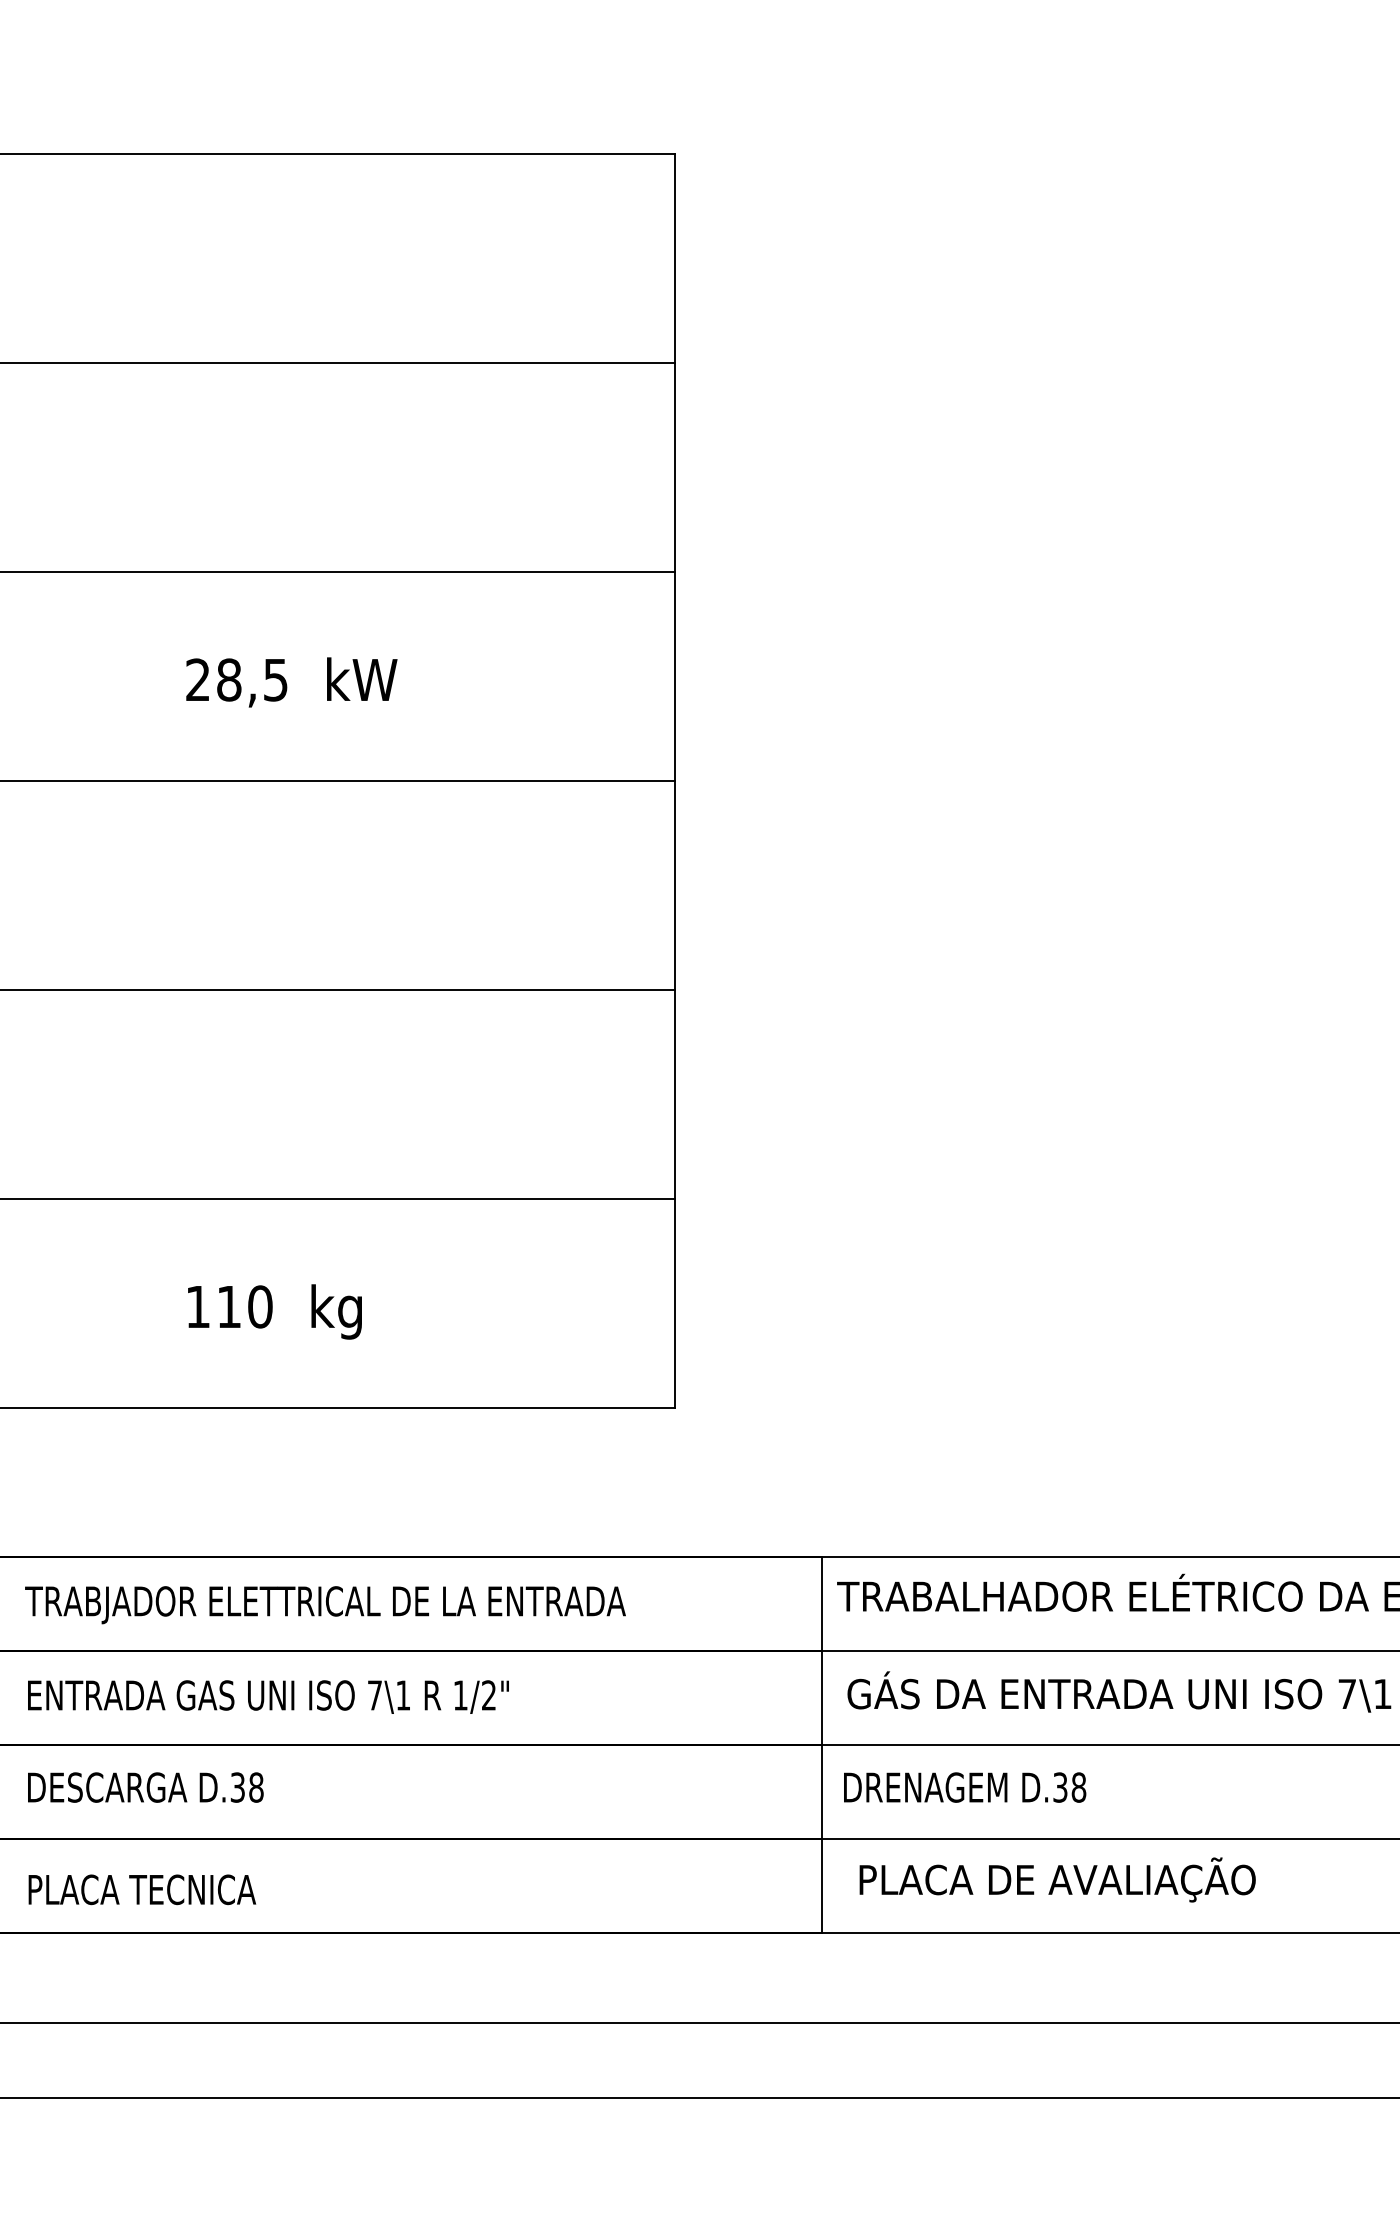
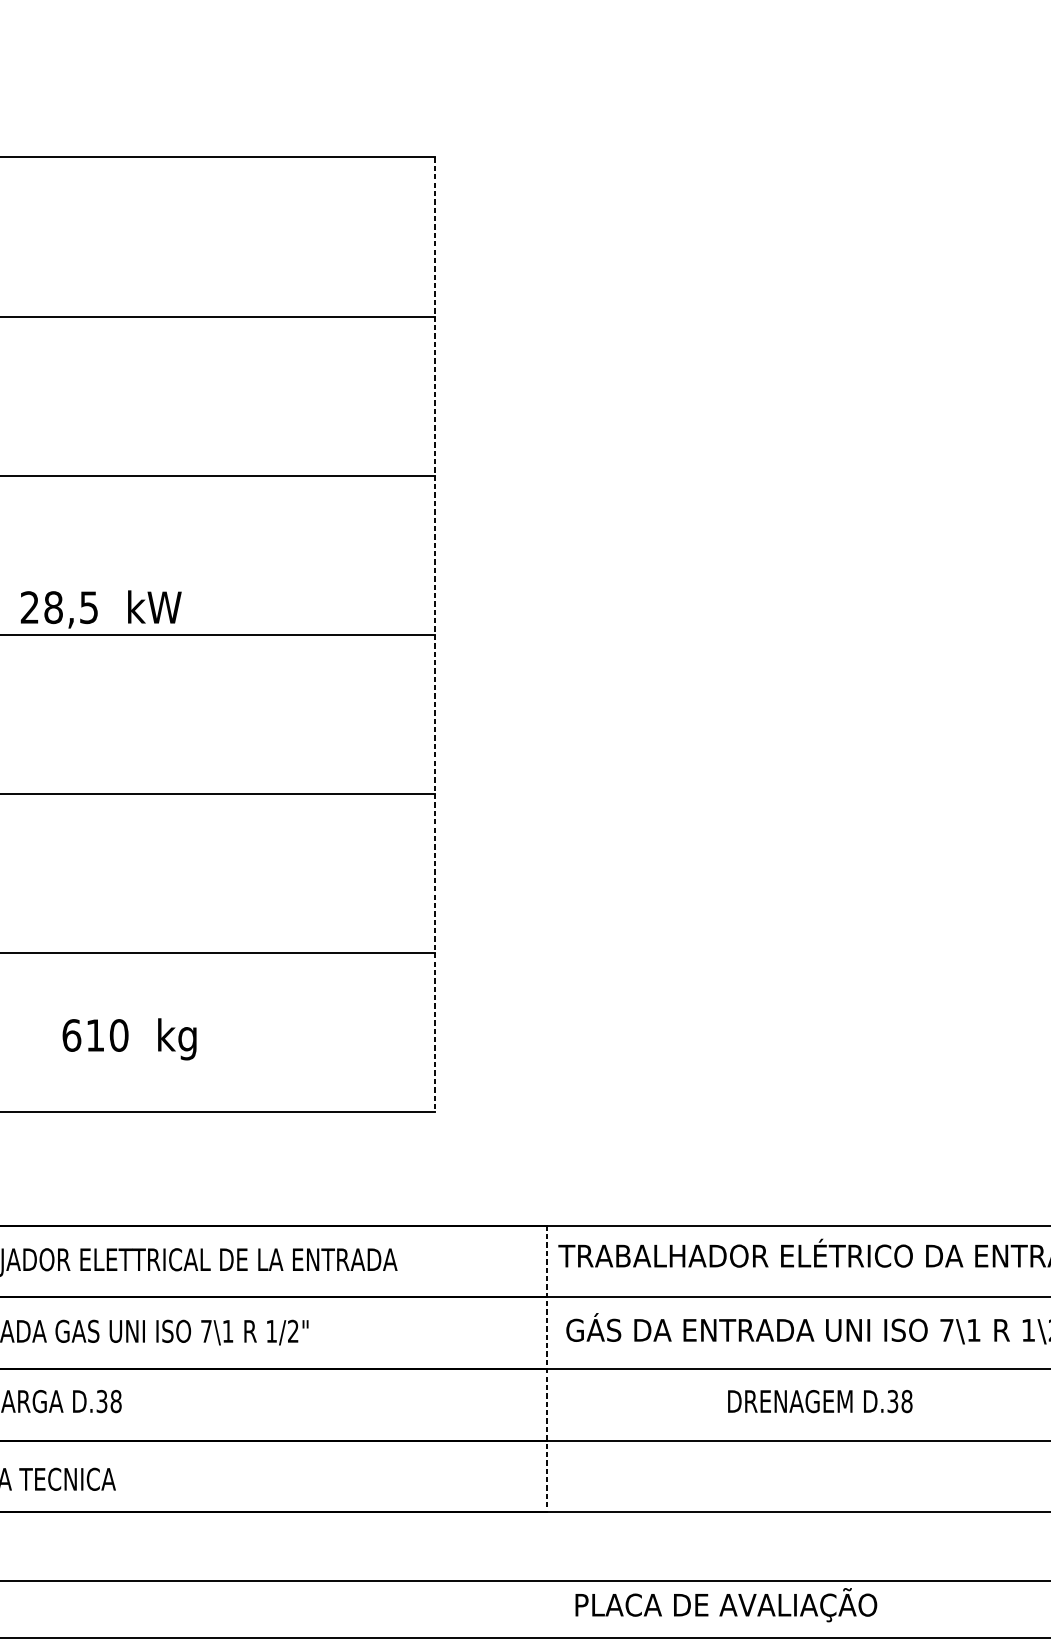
text: (291, 682) -> (101, 609), moved
line: (675, 780) -> (435, 634), solid -> dashed
text: (198, 1306) -> (72, 1035), 110 -> 610
line: (821, 1745) -> (546, 1369), solid -> dashed
text: (965, 1787) -> (820, 1401), moved
text: (1057, 1879) -> (726, 1604), moved

